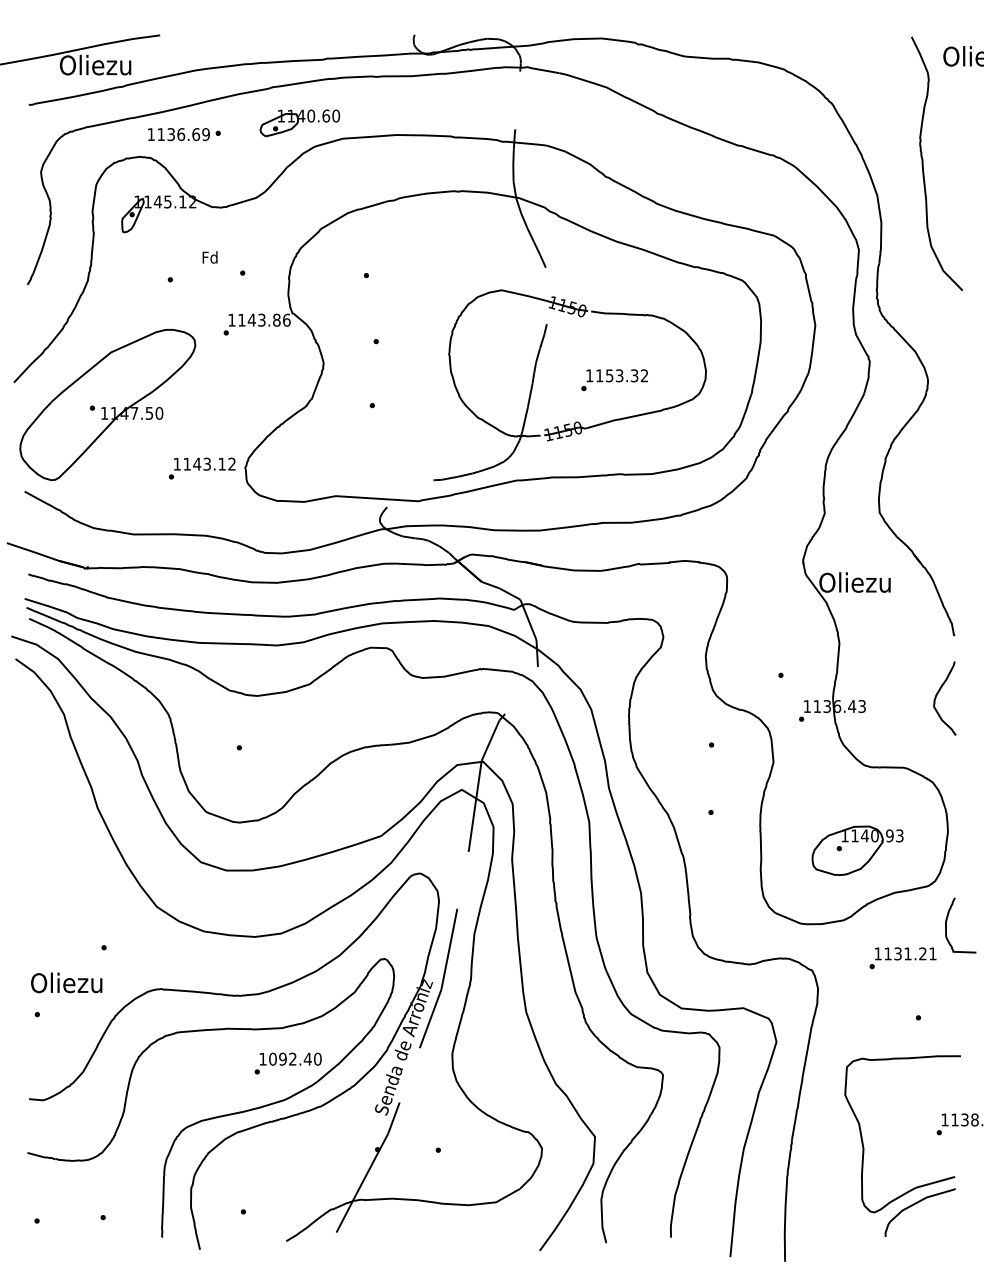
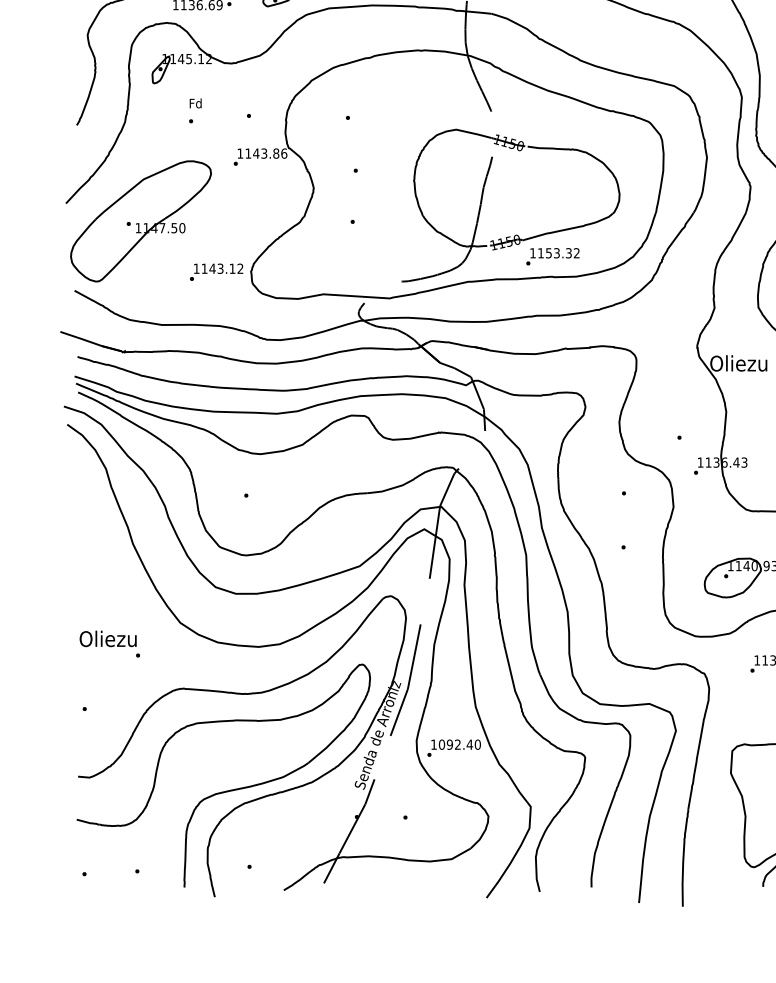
text: (209, 257) -> (195, 103), moved
text: (614, 380) -> (552, 257), moved
text: (66, 982) -> (108, 638), moved
text: (287, 1063) -> (453, 748), moved

